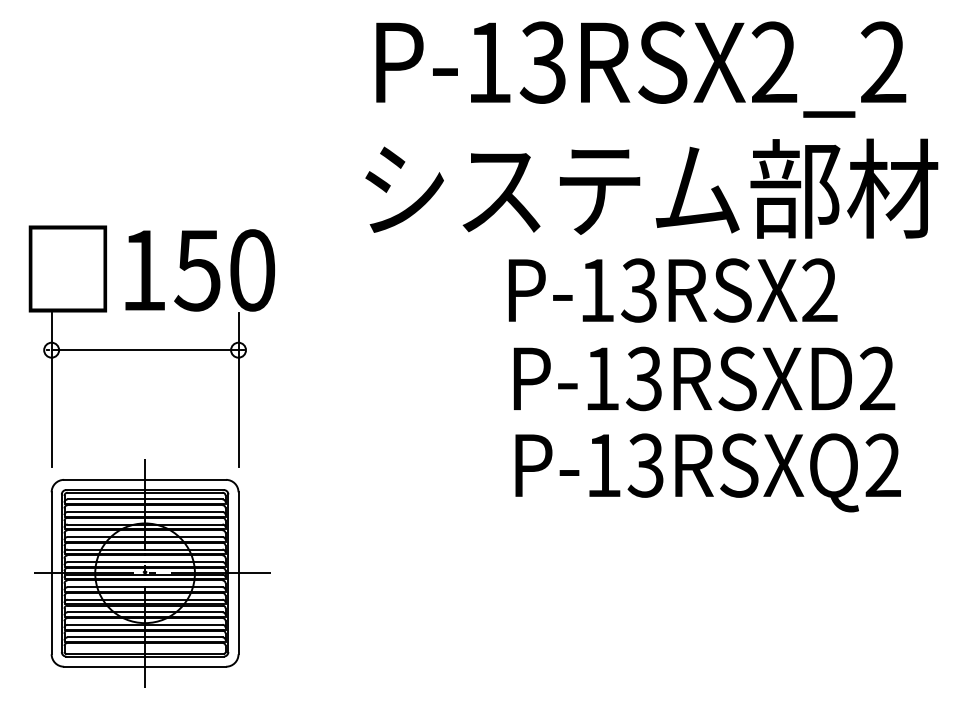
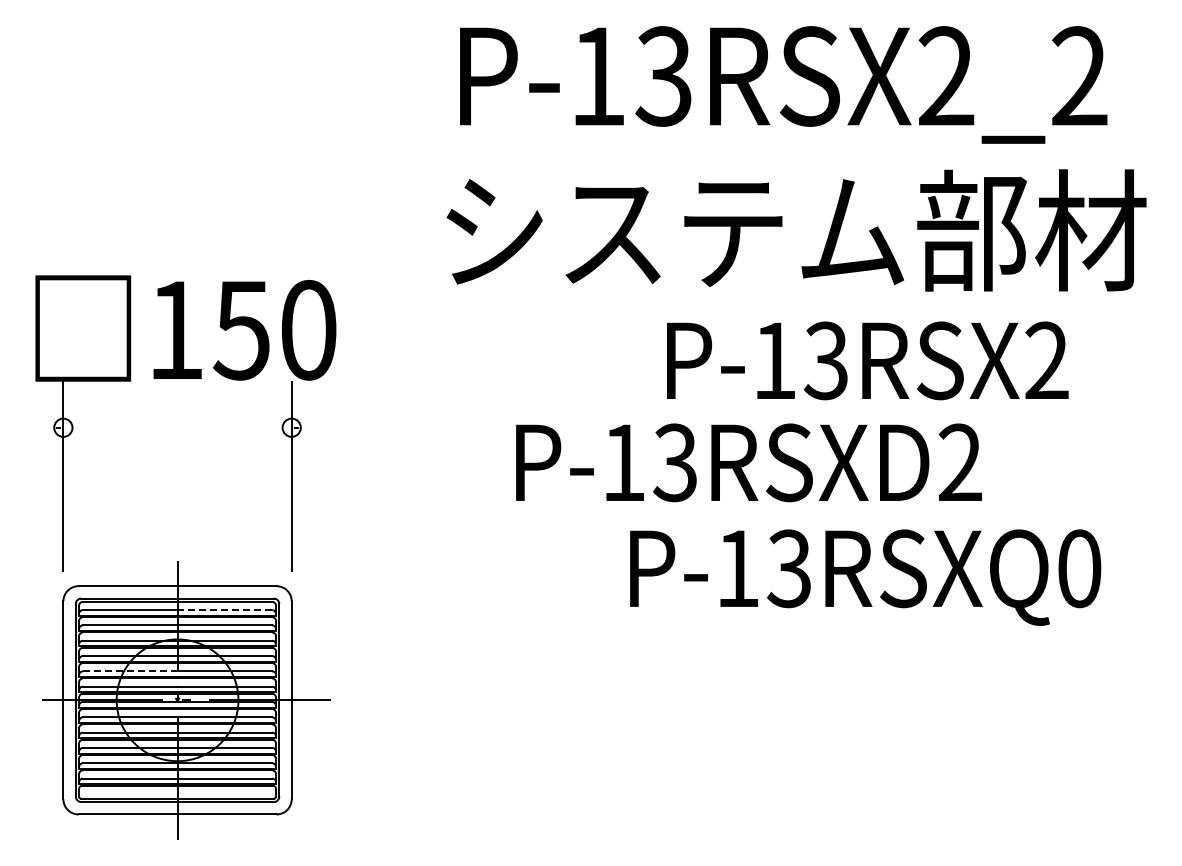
text: (672, 290) -> (867, 360), moved
line: (145, 349) -> (177, 427), removed
text: (704, 378) -> (748, 462), moved
text: (883, 465) -> (1079, 568), P-13RSXQ2 -> P-13RSXQ0
line: (183, 499) -> (224, 610), solid -> dashed
line: (106, 549) -> (130, 671), solid -> dashed

